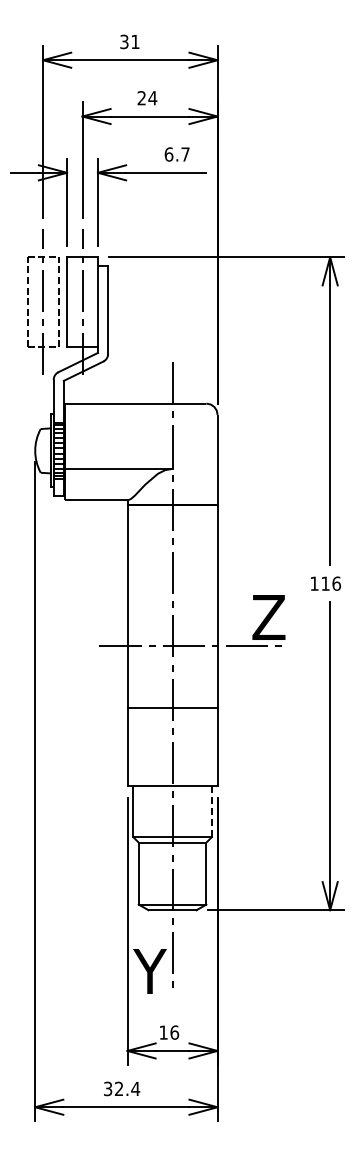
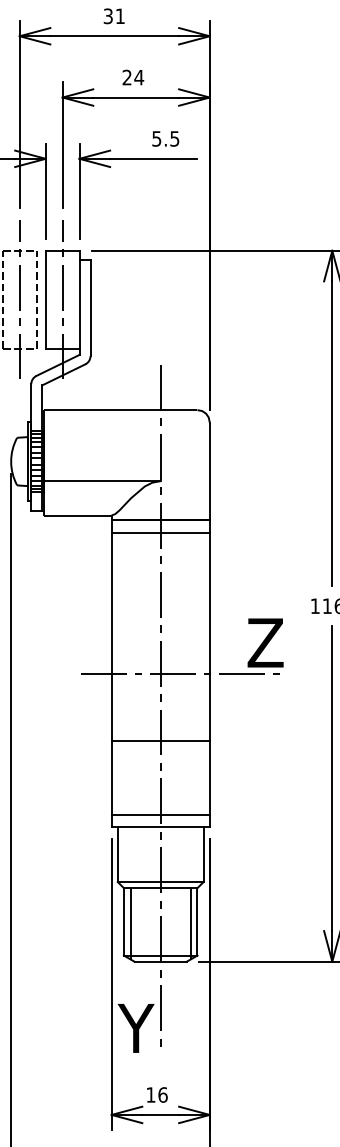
text: (176, 154) -> (164, 138), 6.7 -> 5.5
line: (172, 516) -> (160, 533), added
line: (172, 775) -> (160, 815), added
line: (211, 812) -> (203, 855), dashed -> solid
line: (144, 875) -> (130, 923), added
line: (200, 875) -> (191, 923), added

